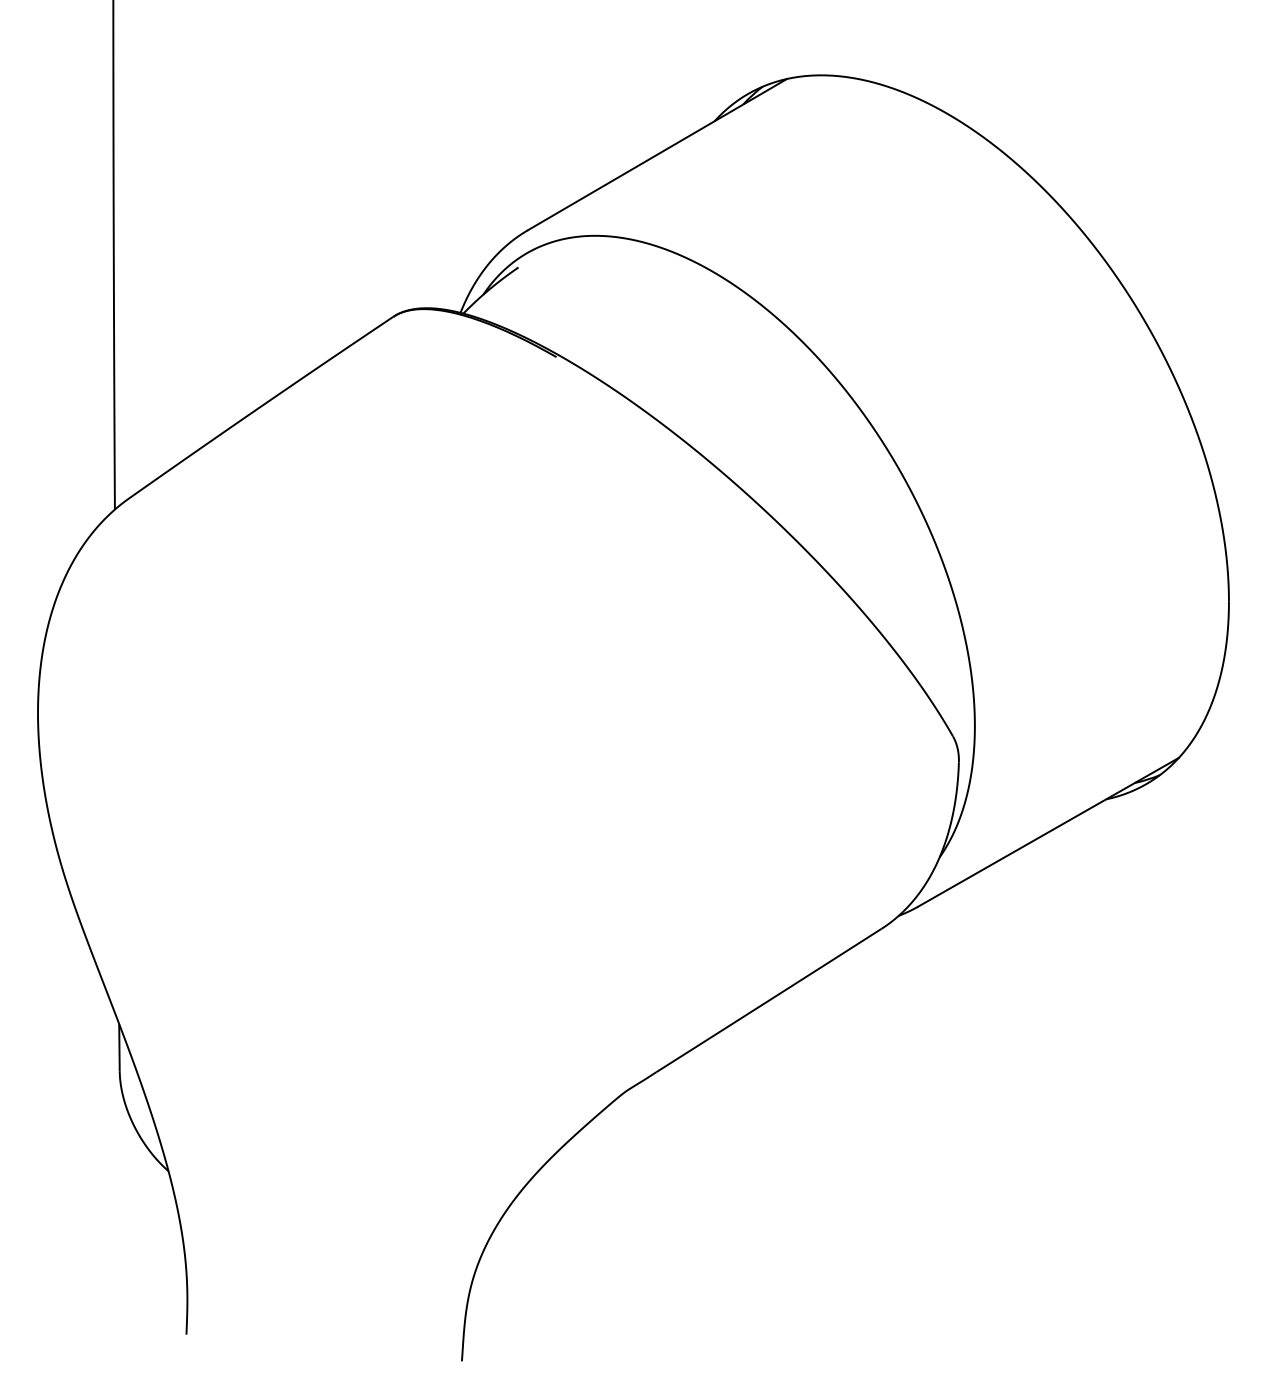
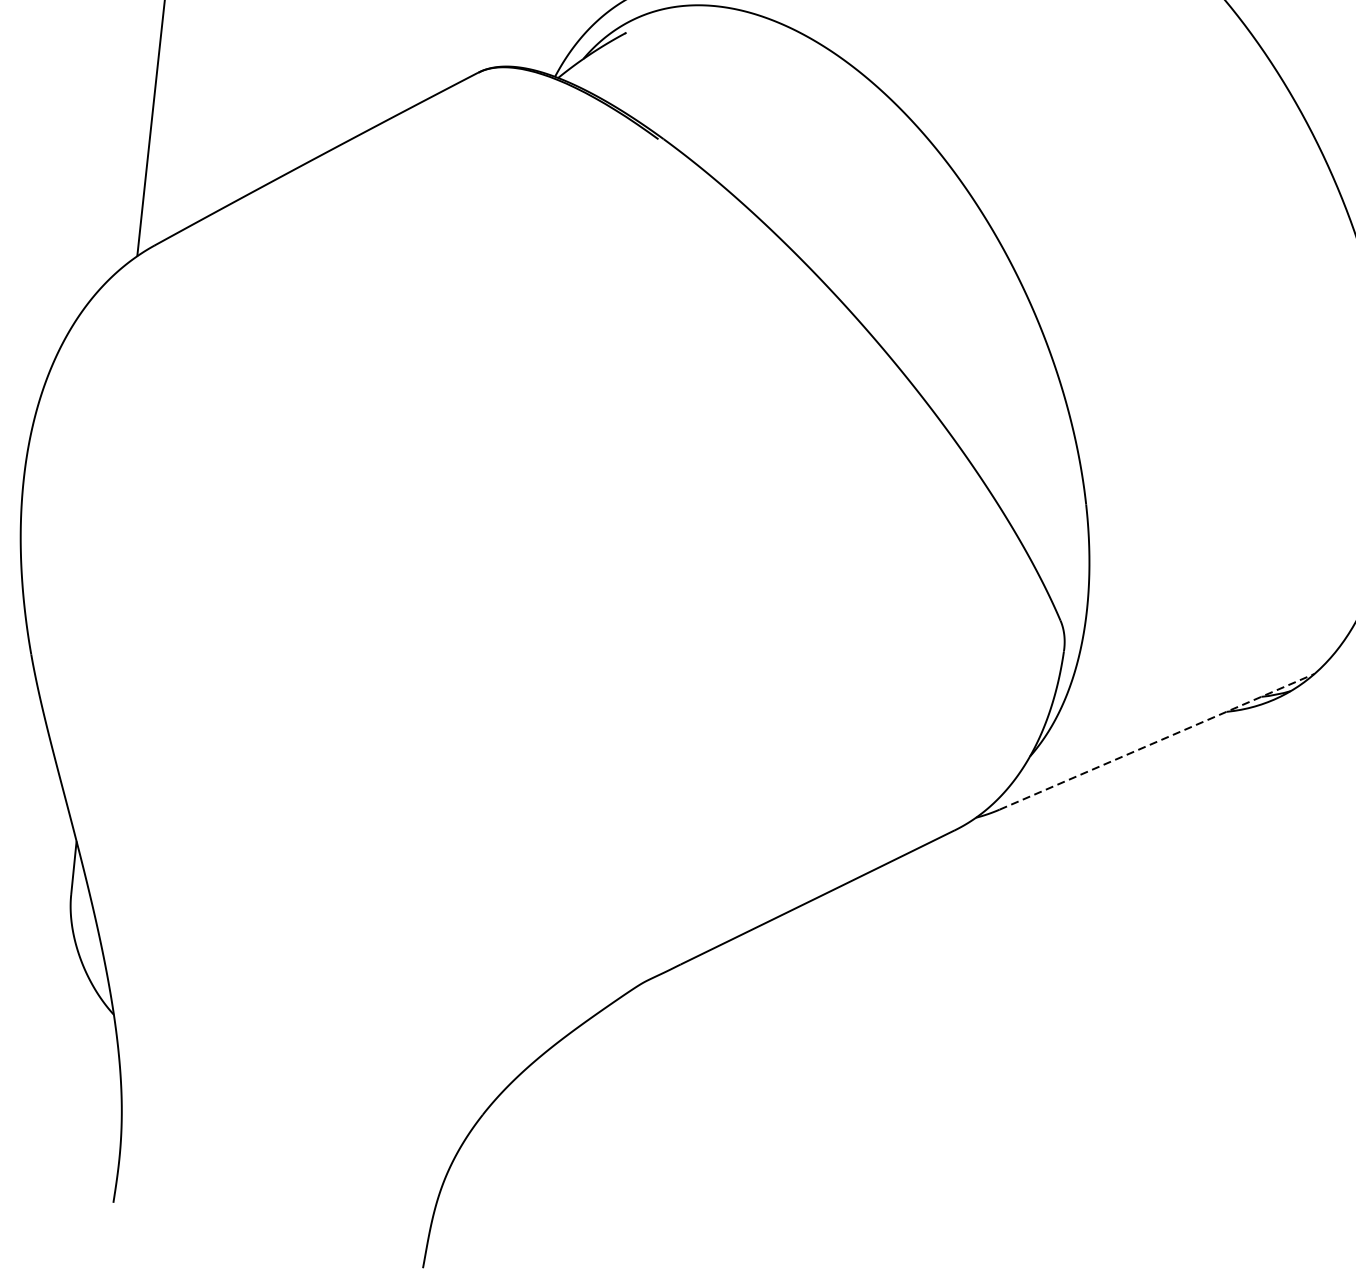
line: (1048, 832) -> (1156, 742), solid -> dashed

